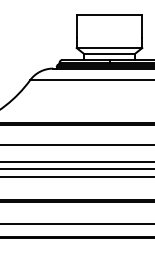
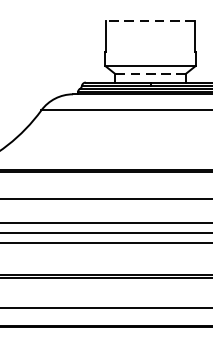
line: (109, 15) -> (150, 21), solid -> dashed
line: (109, 53) -> (150, 73), solid -> dashed

